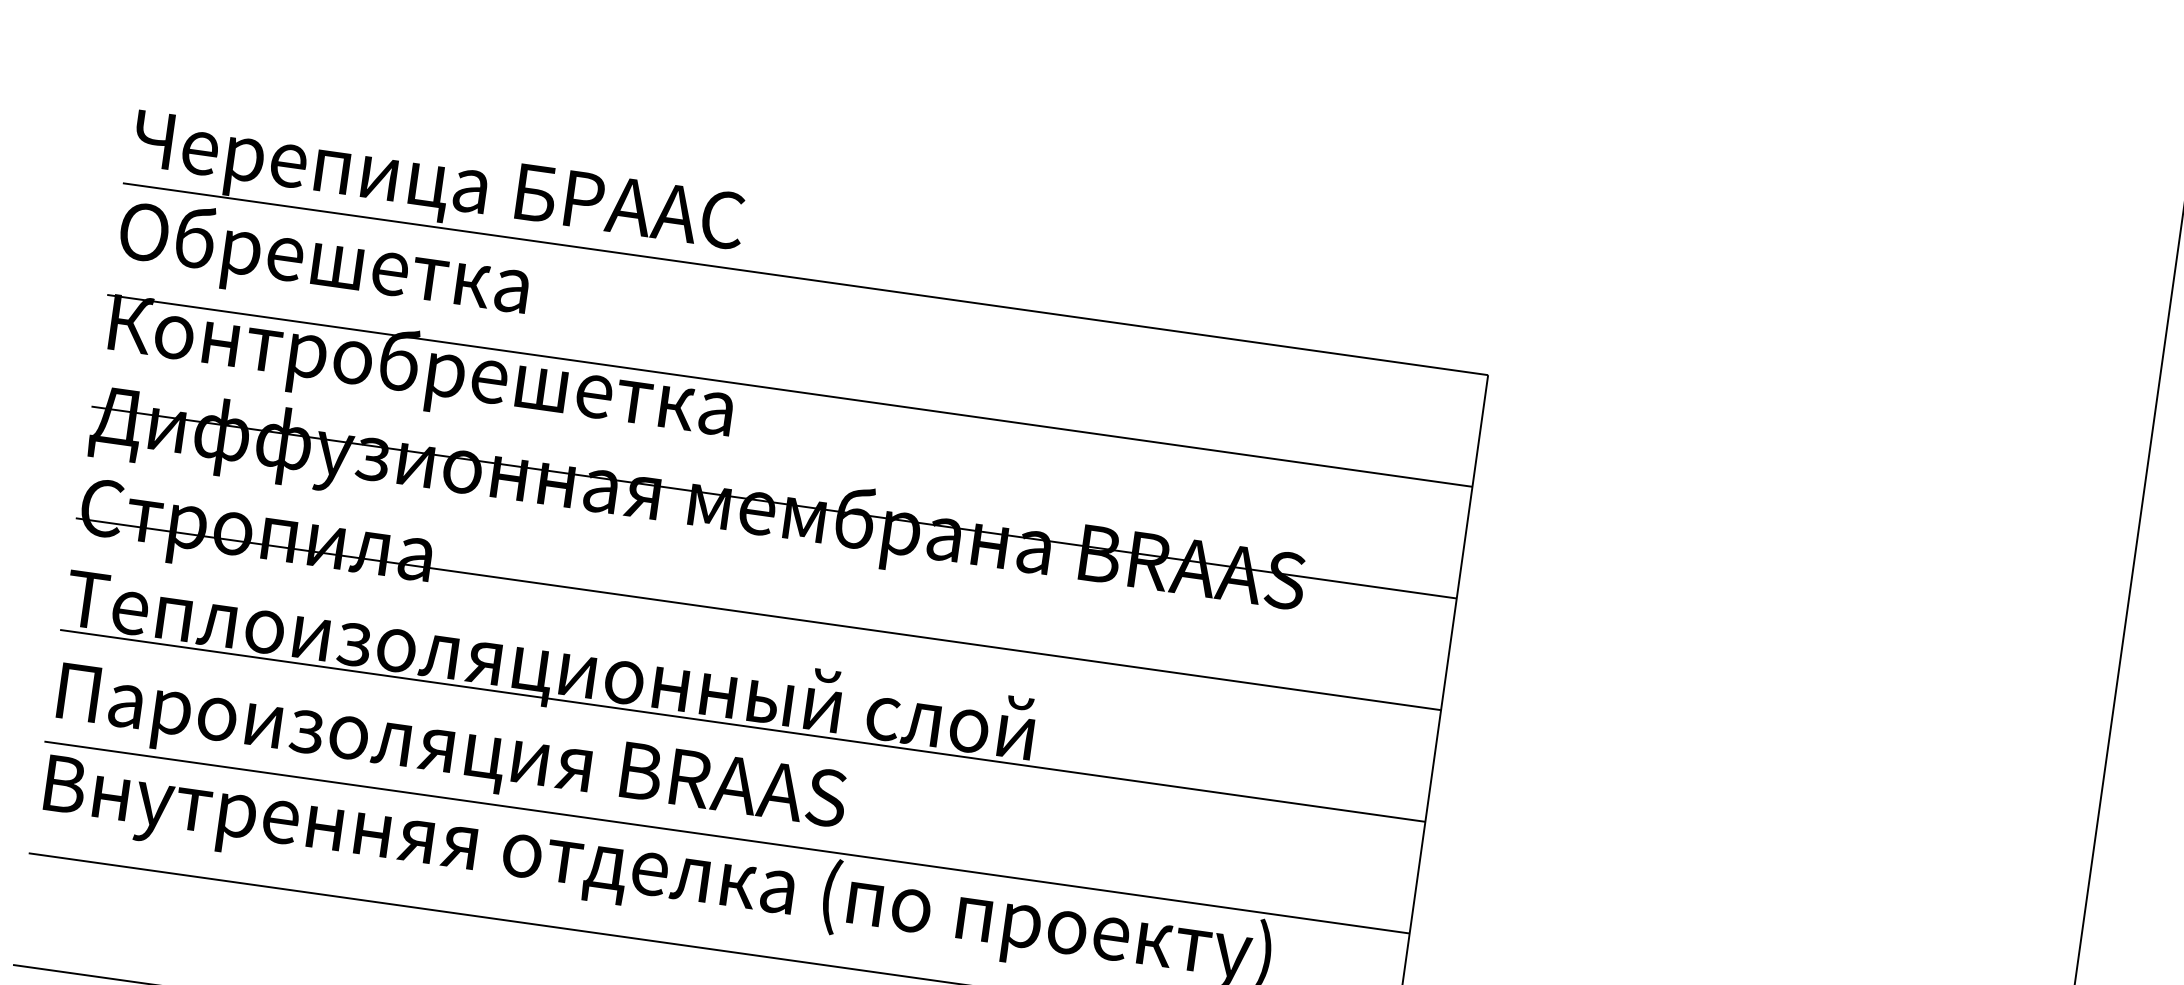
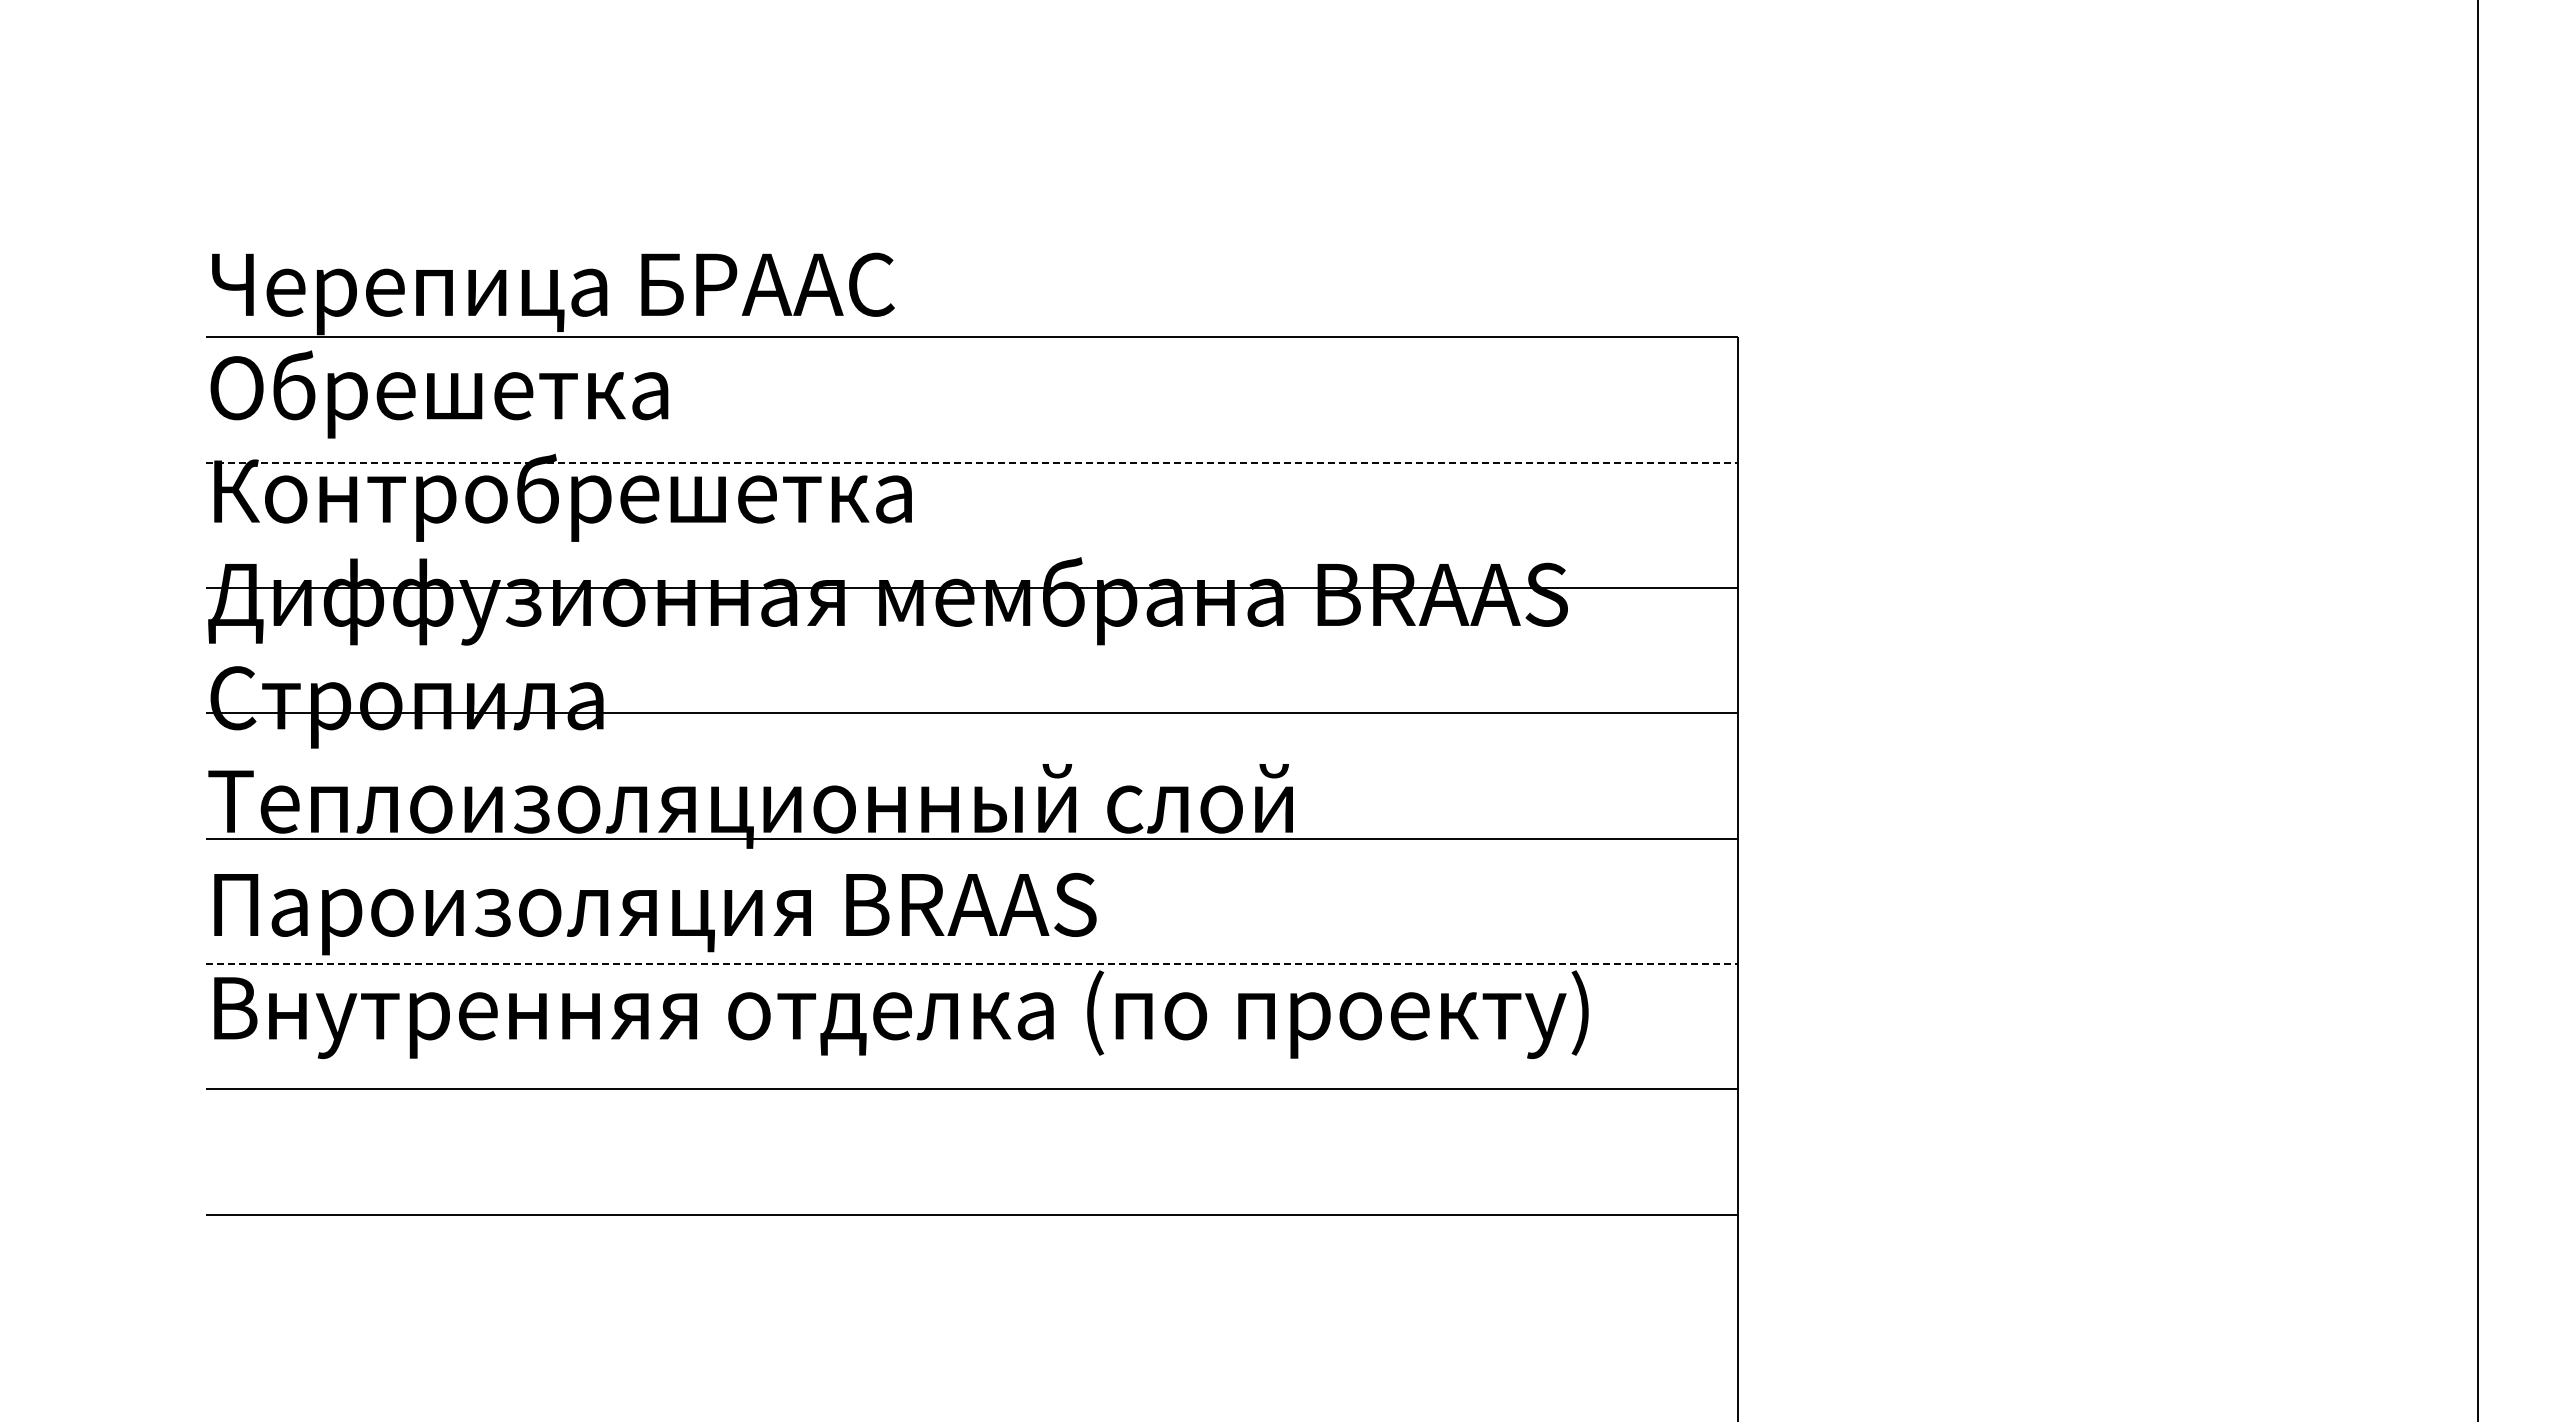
line: (790, 390) -> (972, 462), solid -> dashed
line: (727, 838) -> (972, 964), solid -> dashed

